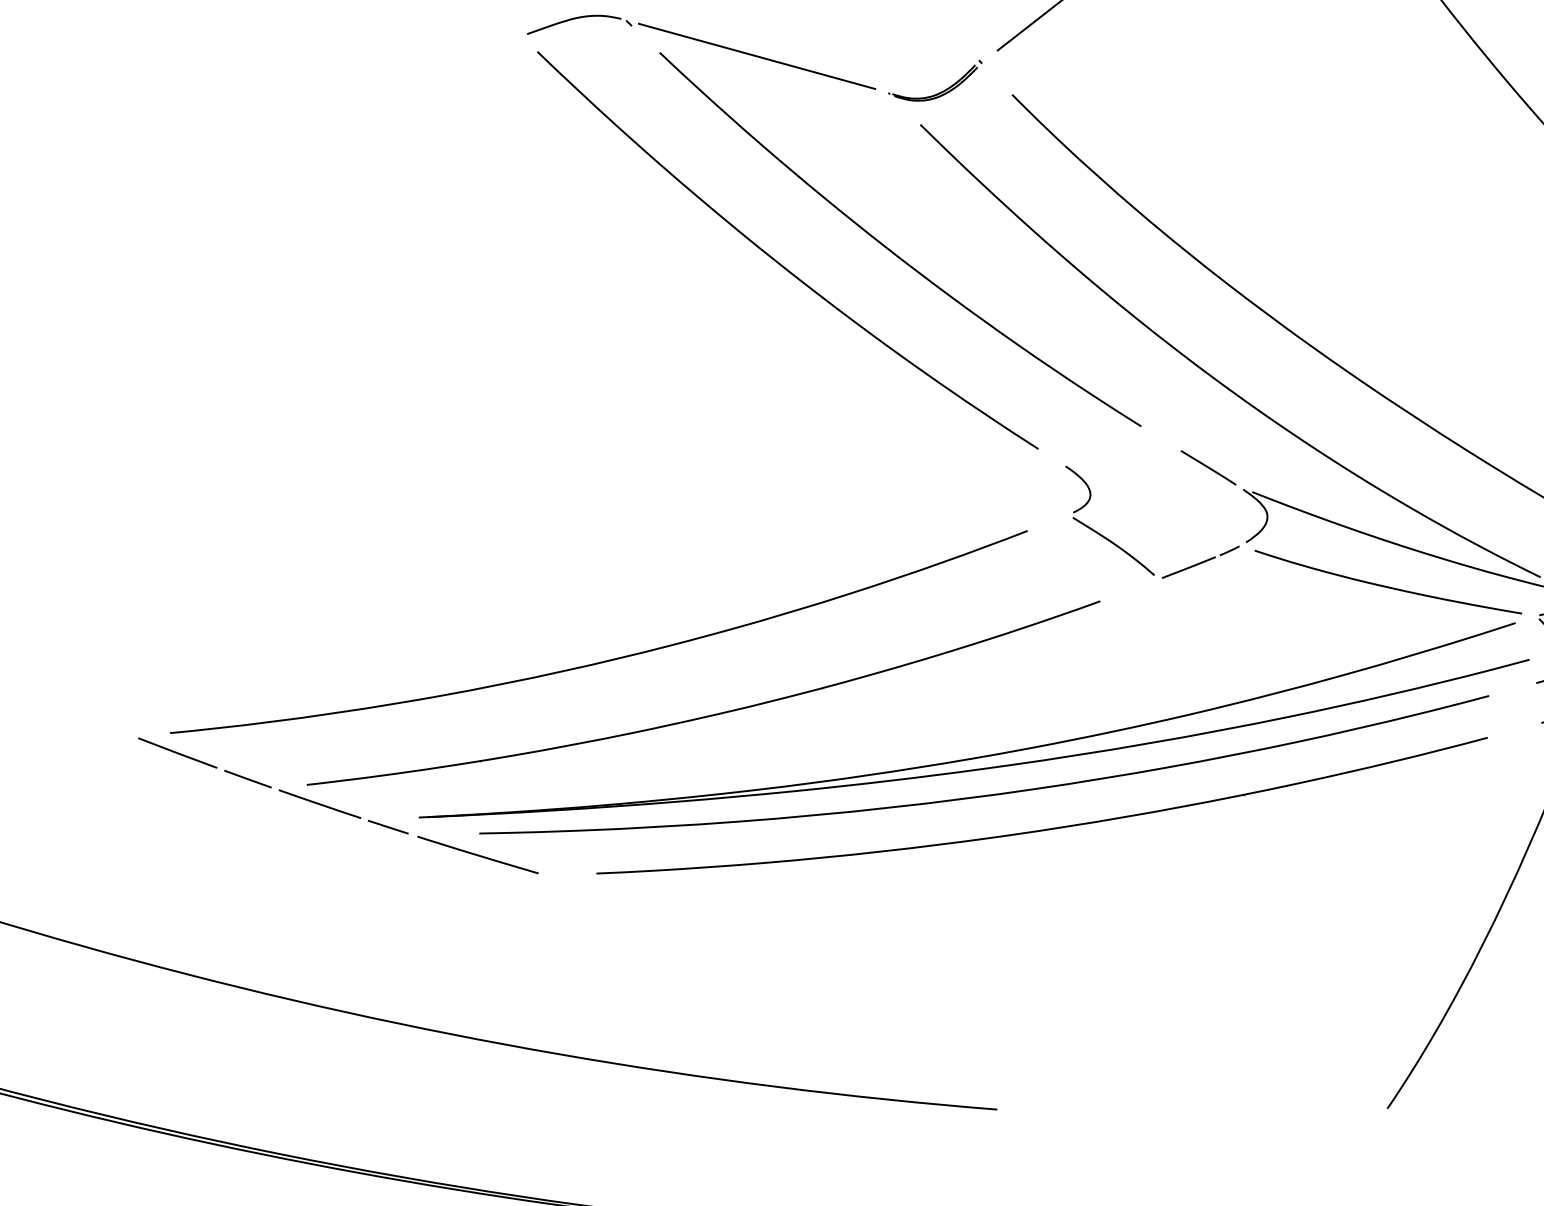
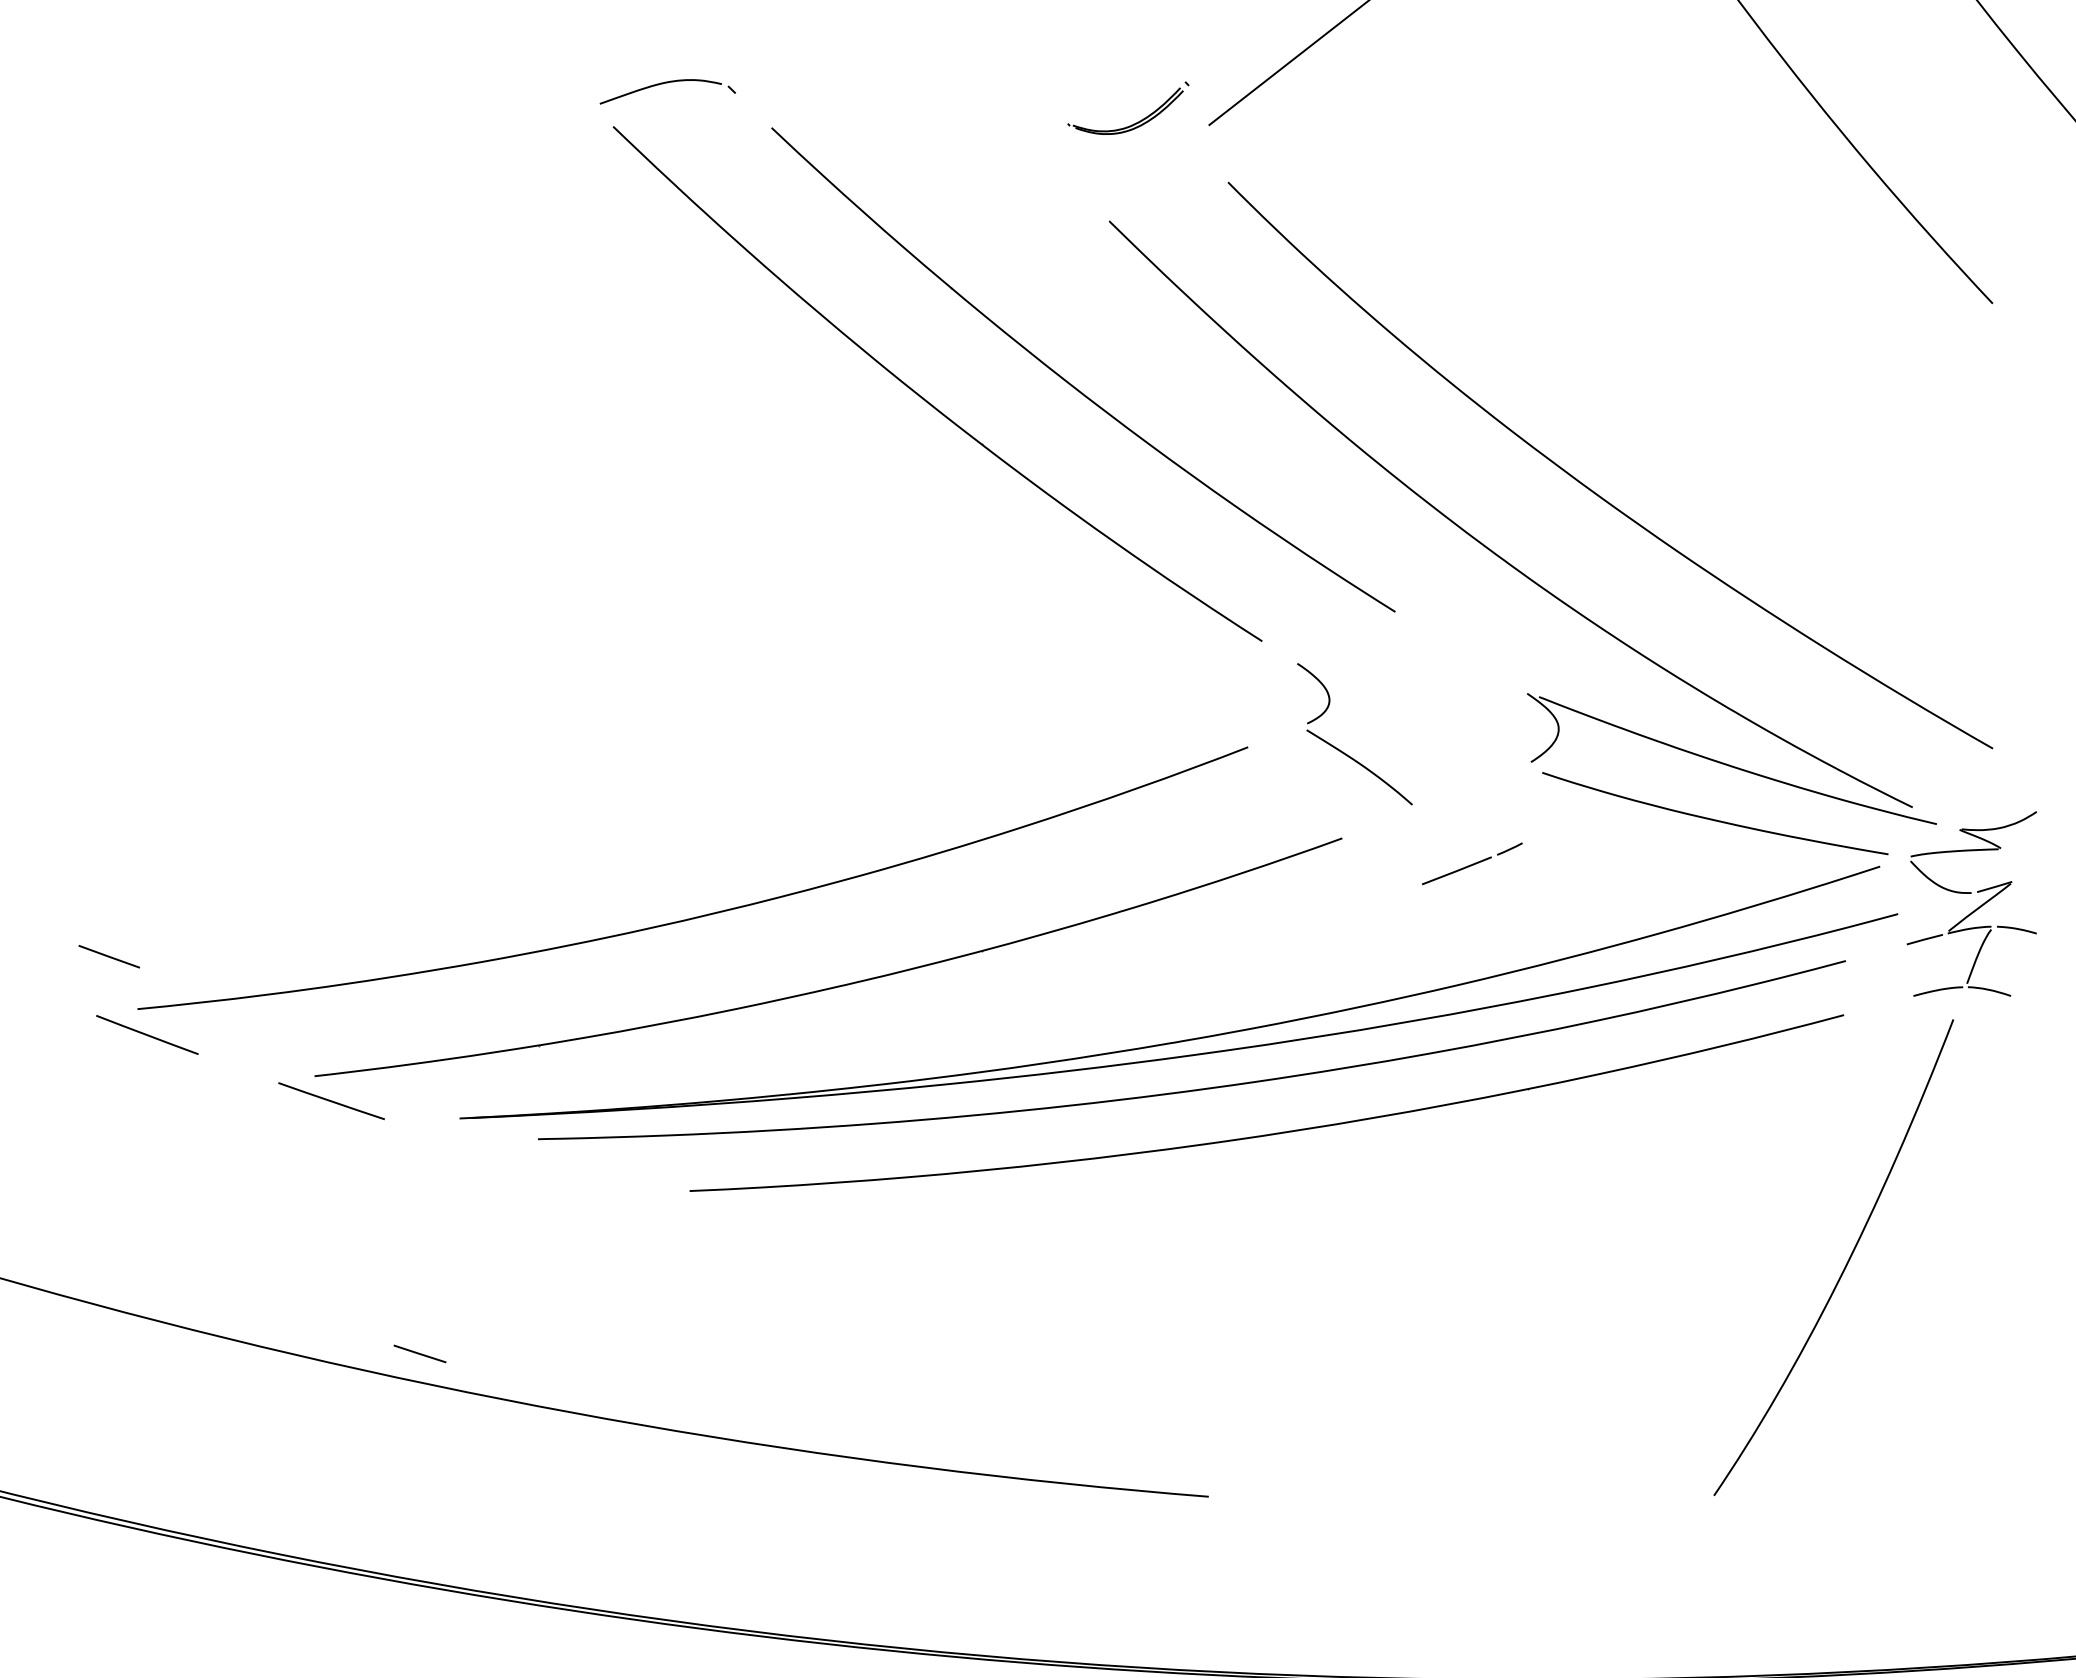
line: (756, 56) -> (897, 132), removed
part: (939, 92) -> (1133, 123), moved
line: (1208, 467) -> (1482, 665), removed
part: (1200, 561) -> (1472, 863), moved
line: (247, 778) -> (108, 956), moved
line: (387, 826) -> (419, 1353), moved
line: (477, 854) -> (535, 1166), removed

